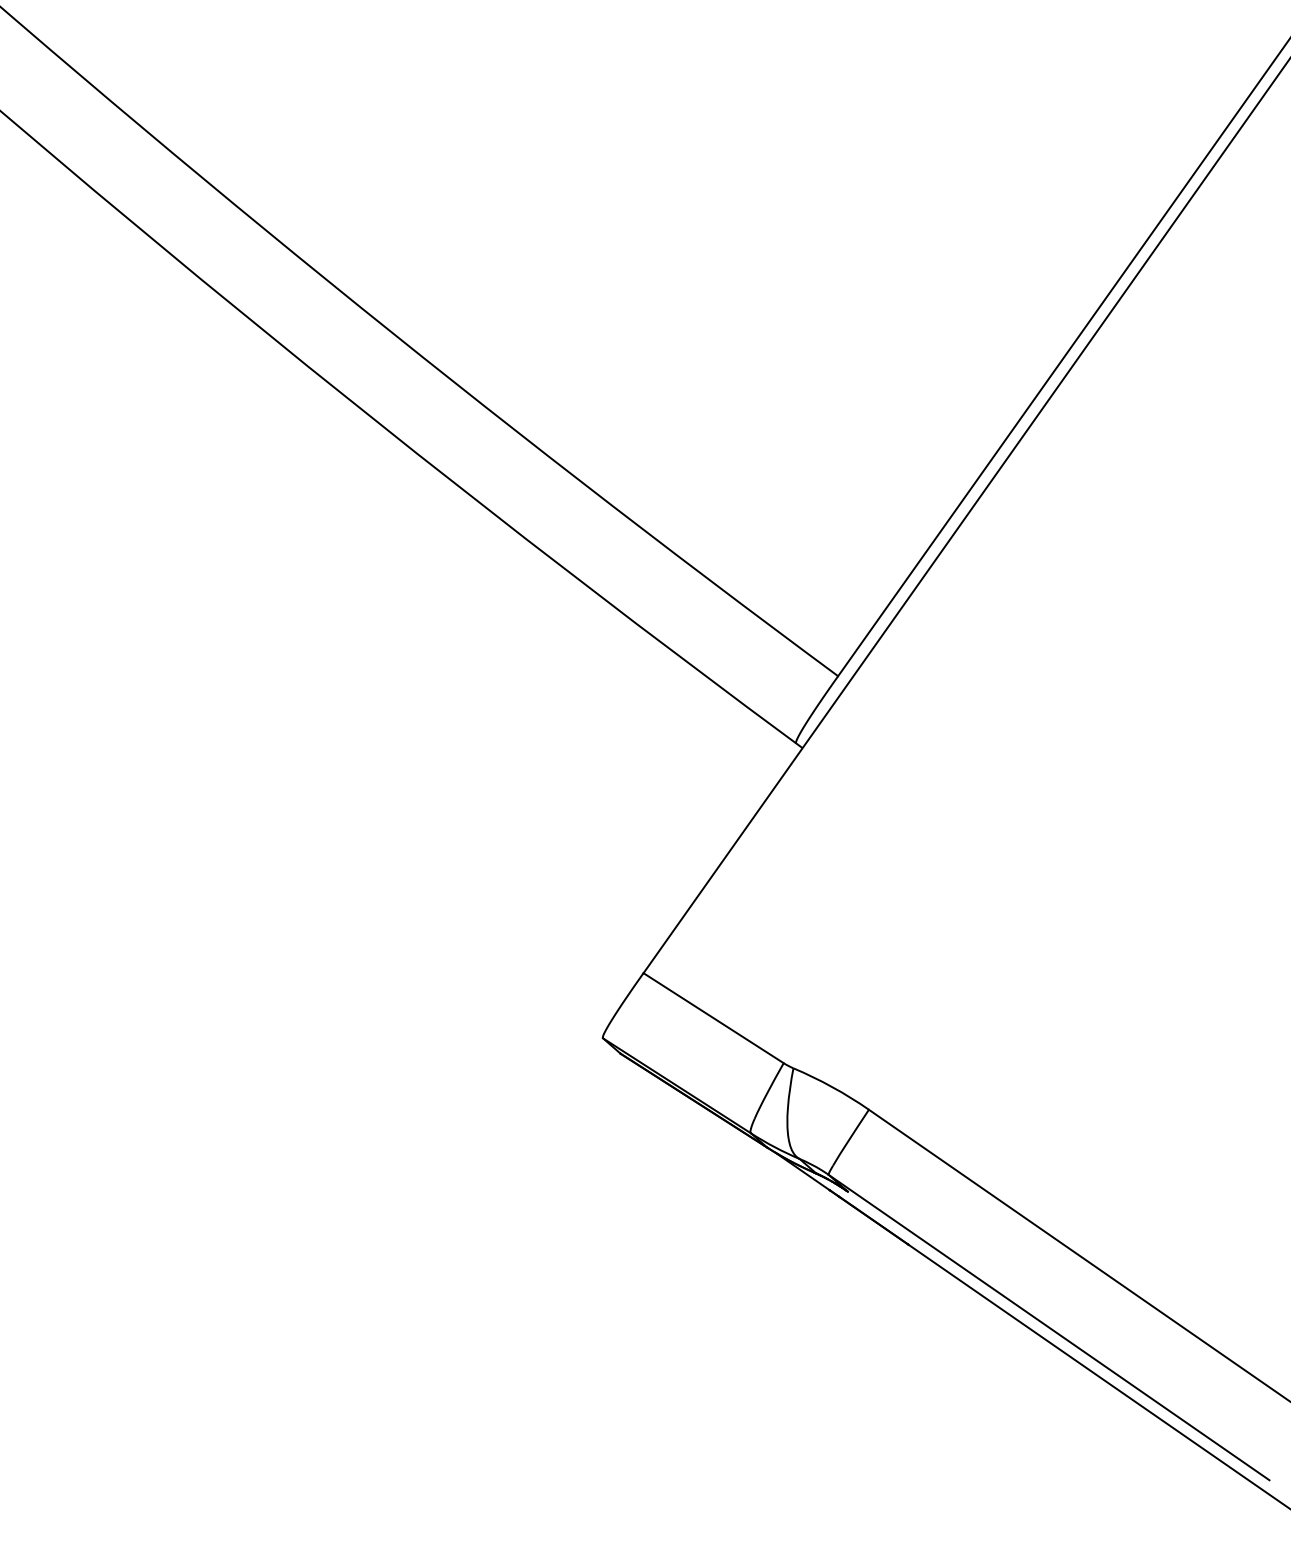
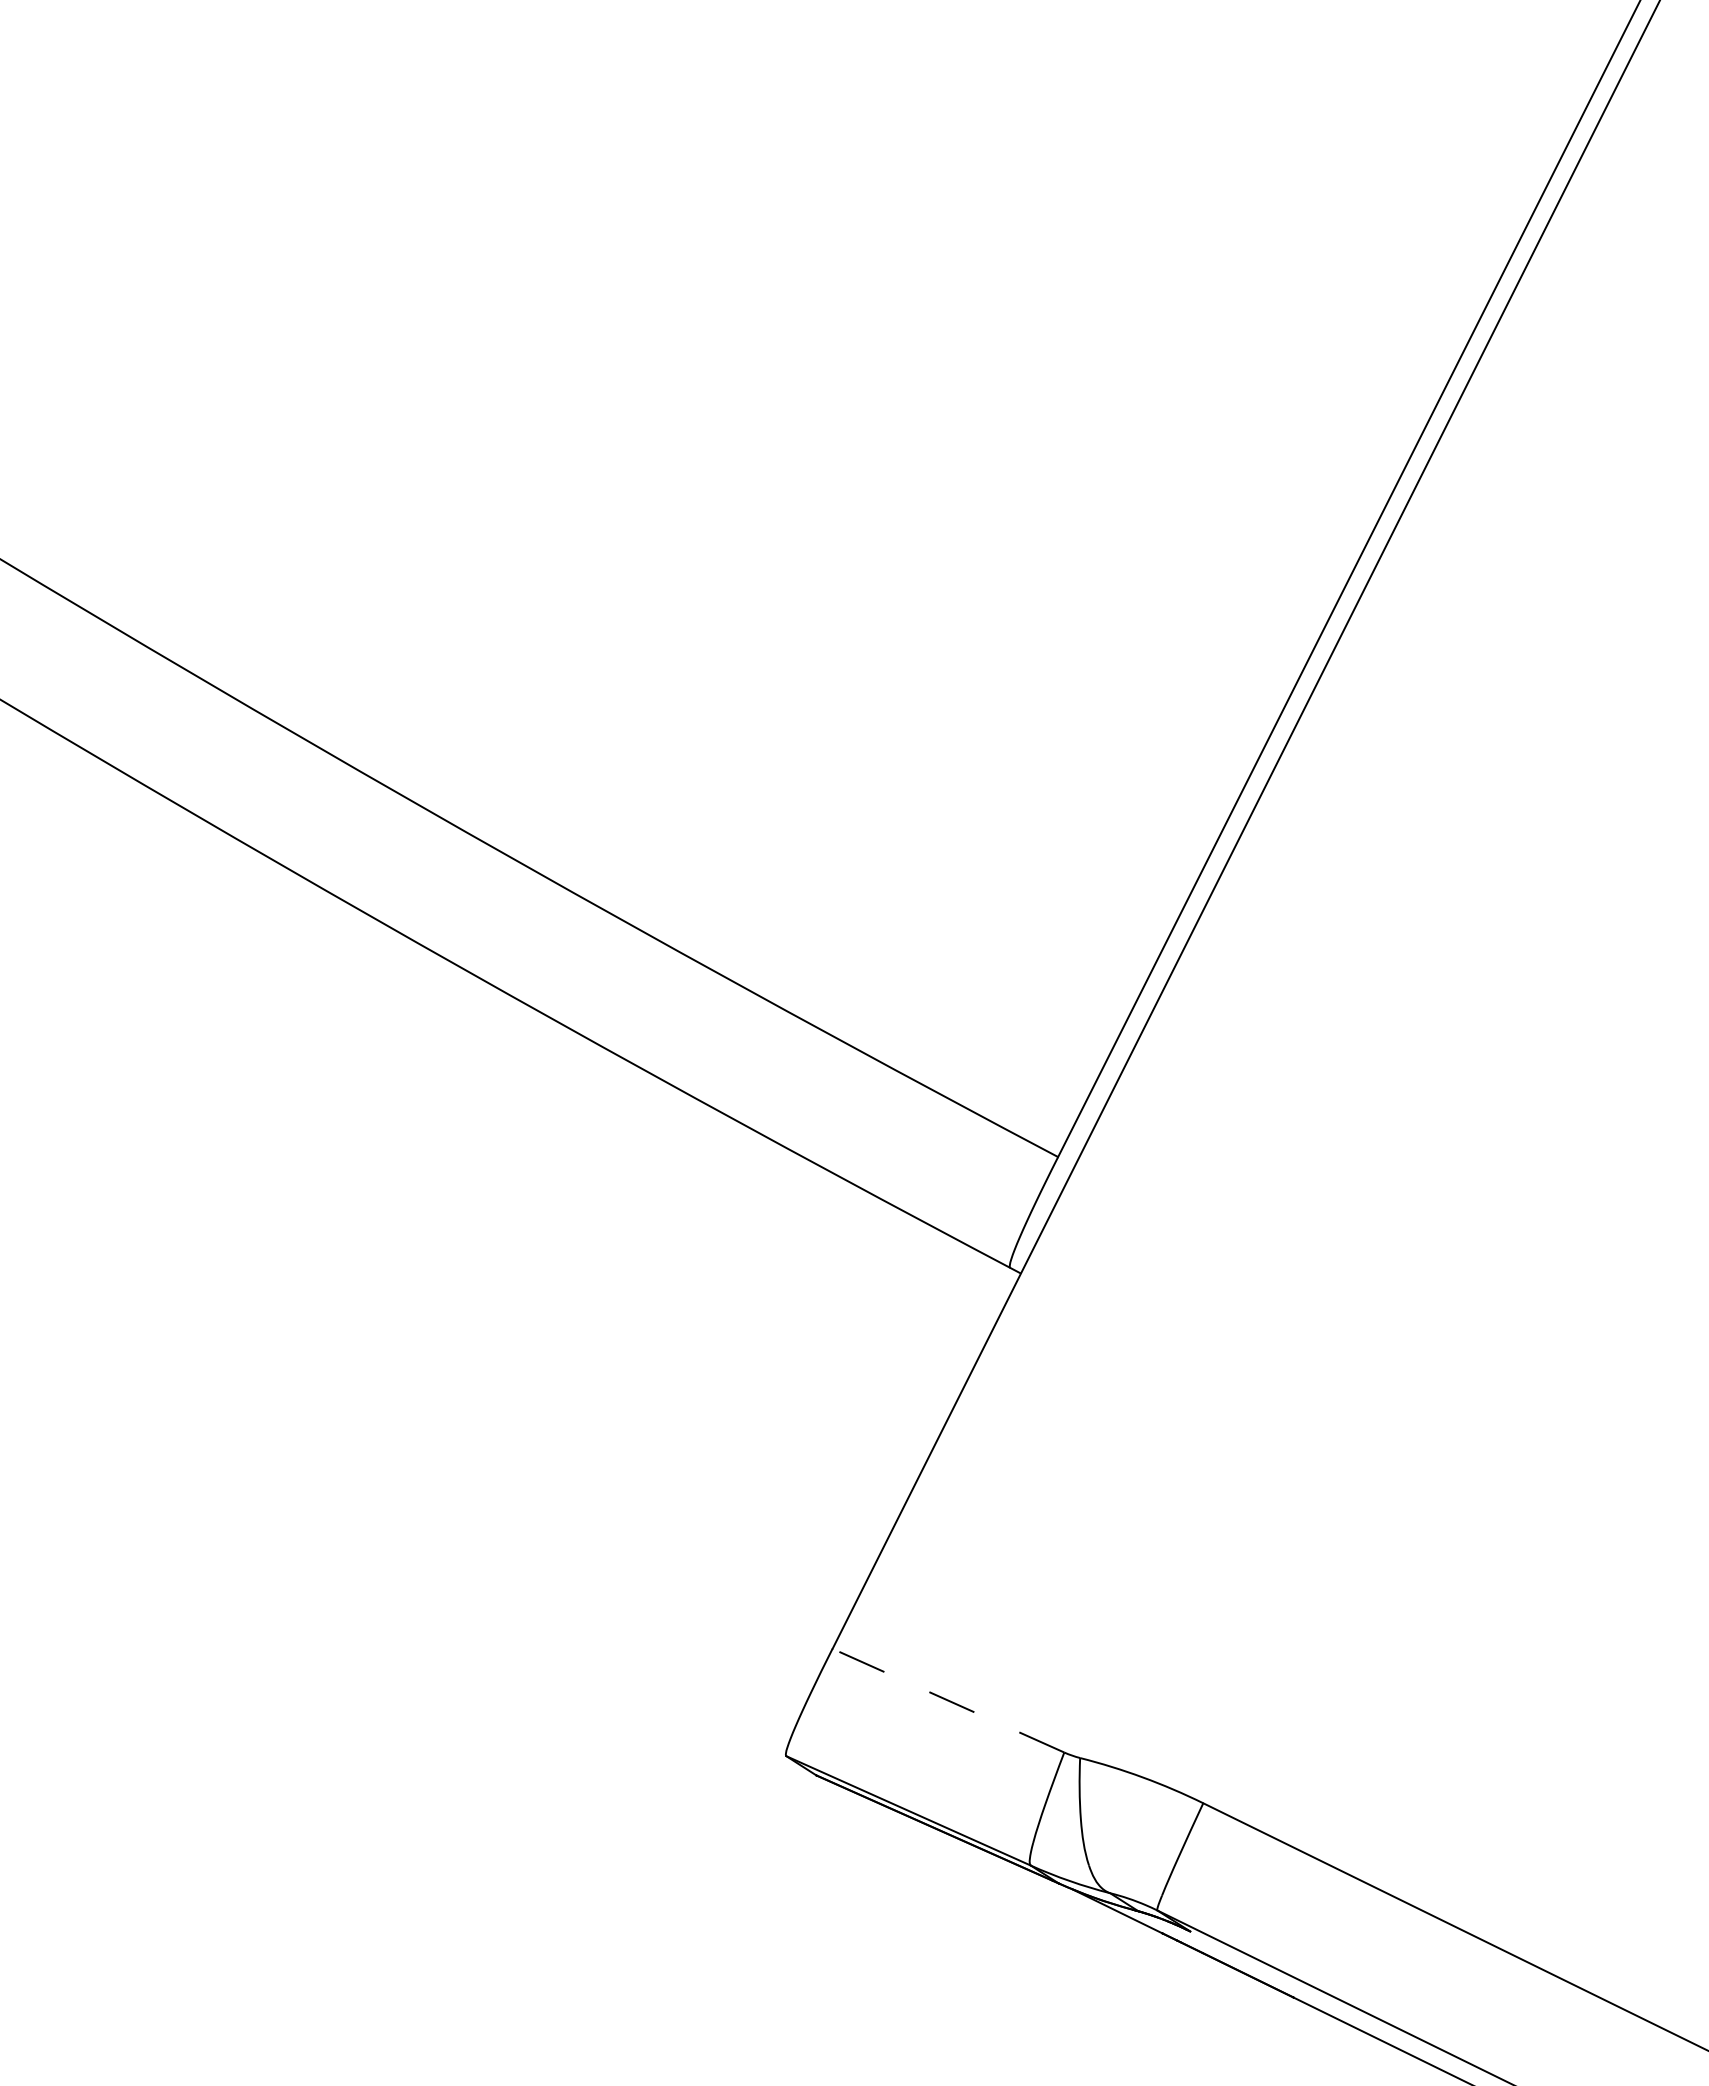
line: (713, 1017) -> (948, 1699), solid -> dashed

